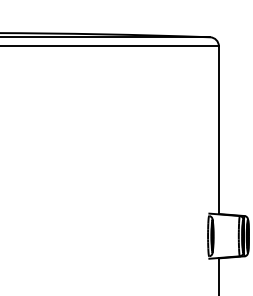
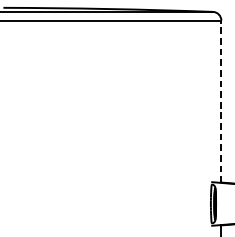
line: (218, 129) -> (220, 100), solid -> dashed

